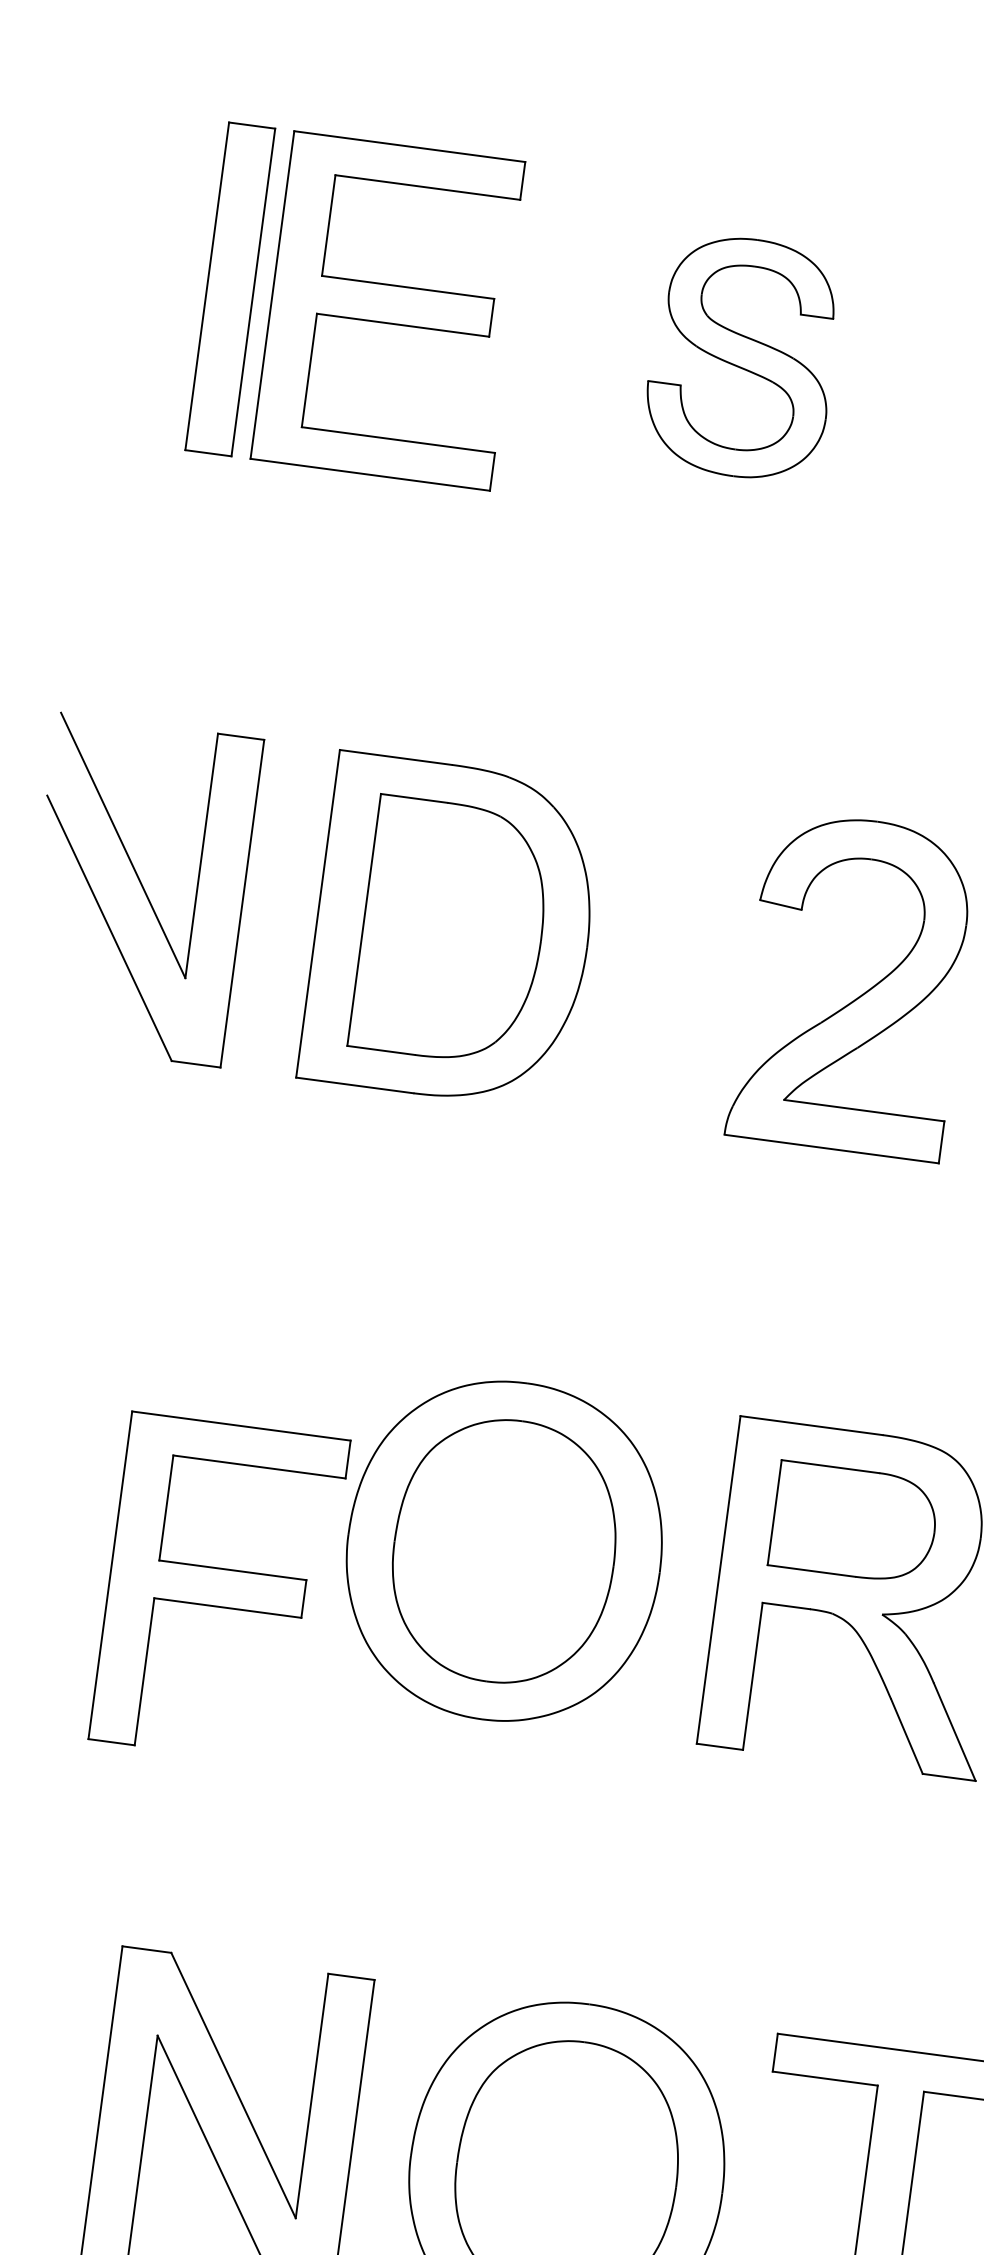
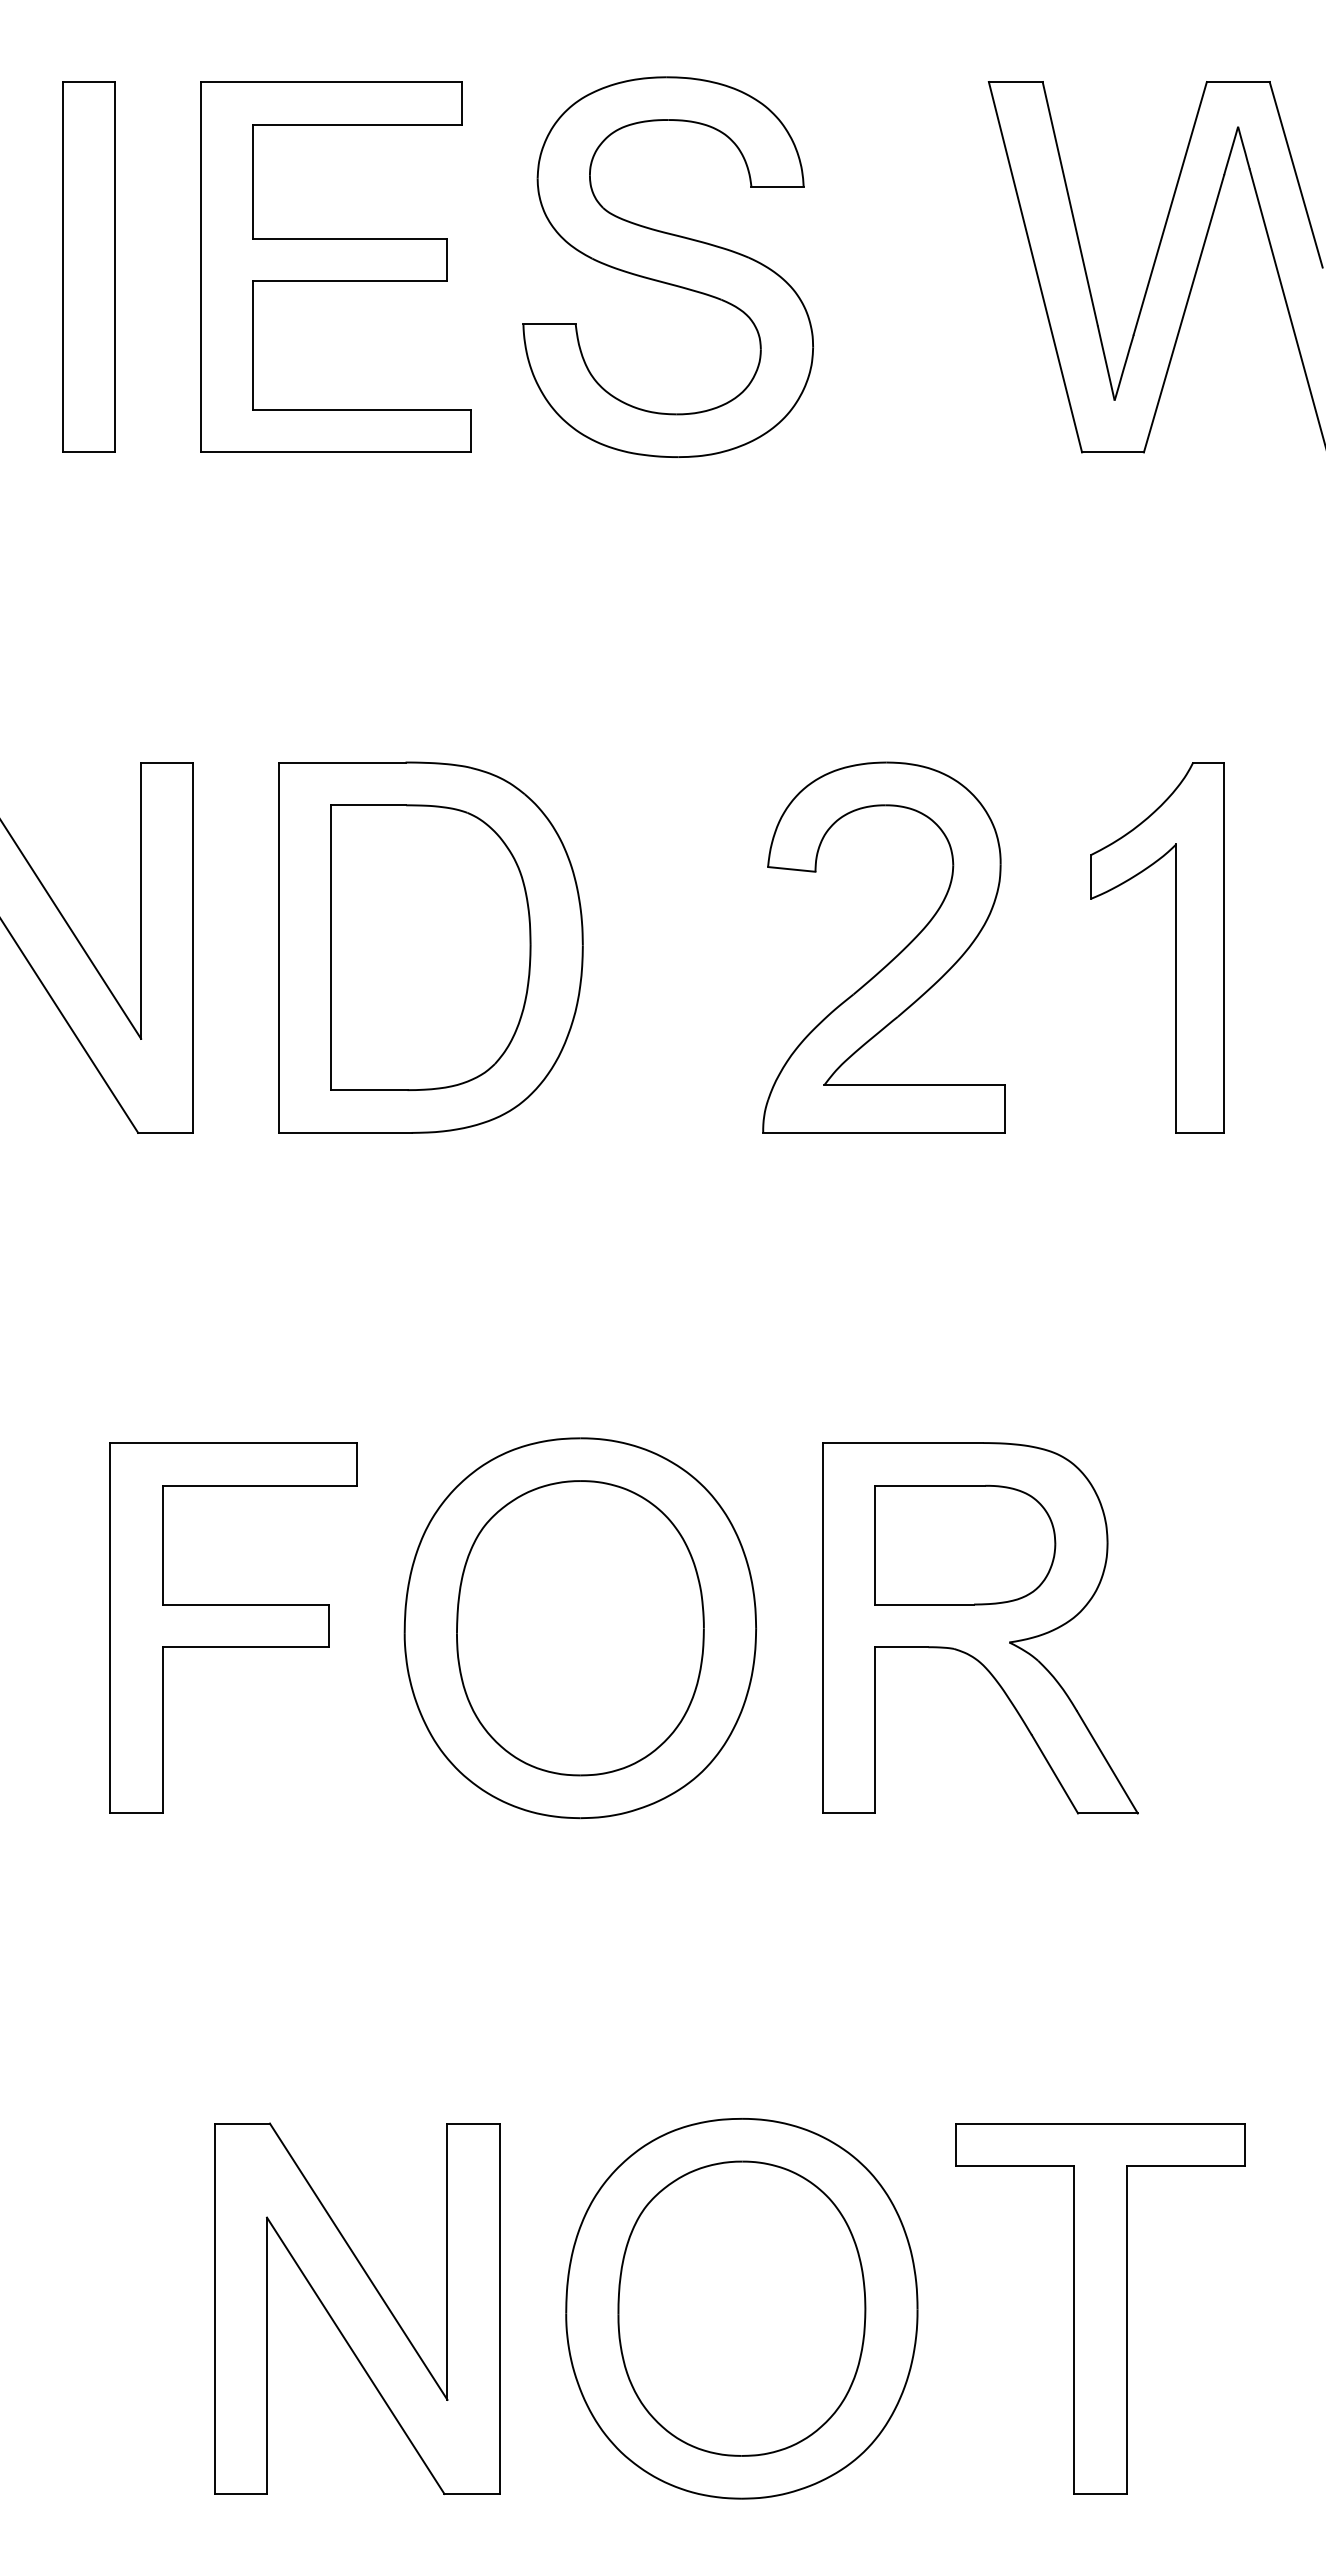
part: (391, 310) -> (335, 266), moved
part: (742, 357) -> (667, 266), size x1.43
part: (219, 1589) -> (233, 1627), moved

